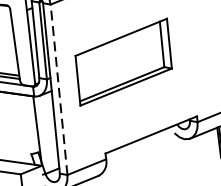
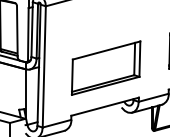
part: (122, 61) -> (105, 67), moved
line: (59, 89) -> (44, 66), dashed -> solid

